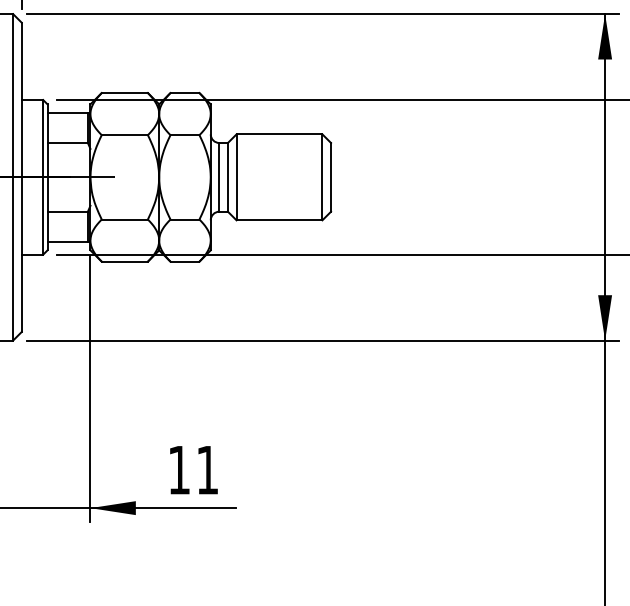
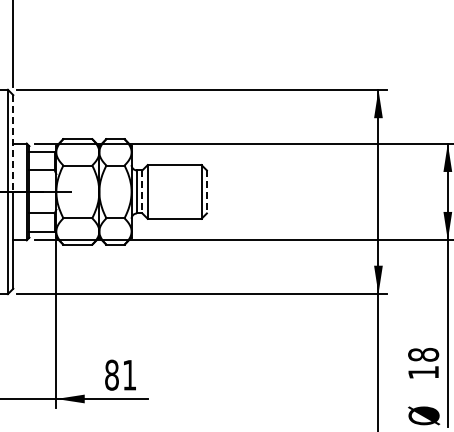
line: (22, 101) -> (13, 144), solid -> dashed
line: (228, 176) -> (142, 191), solid -> dashed
line: (330, 176) -> (206, 191), solid -> dashed
text: (178, 469) -> (111, 374), 11 -> 81

